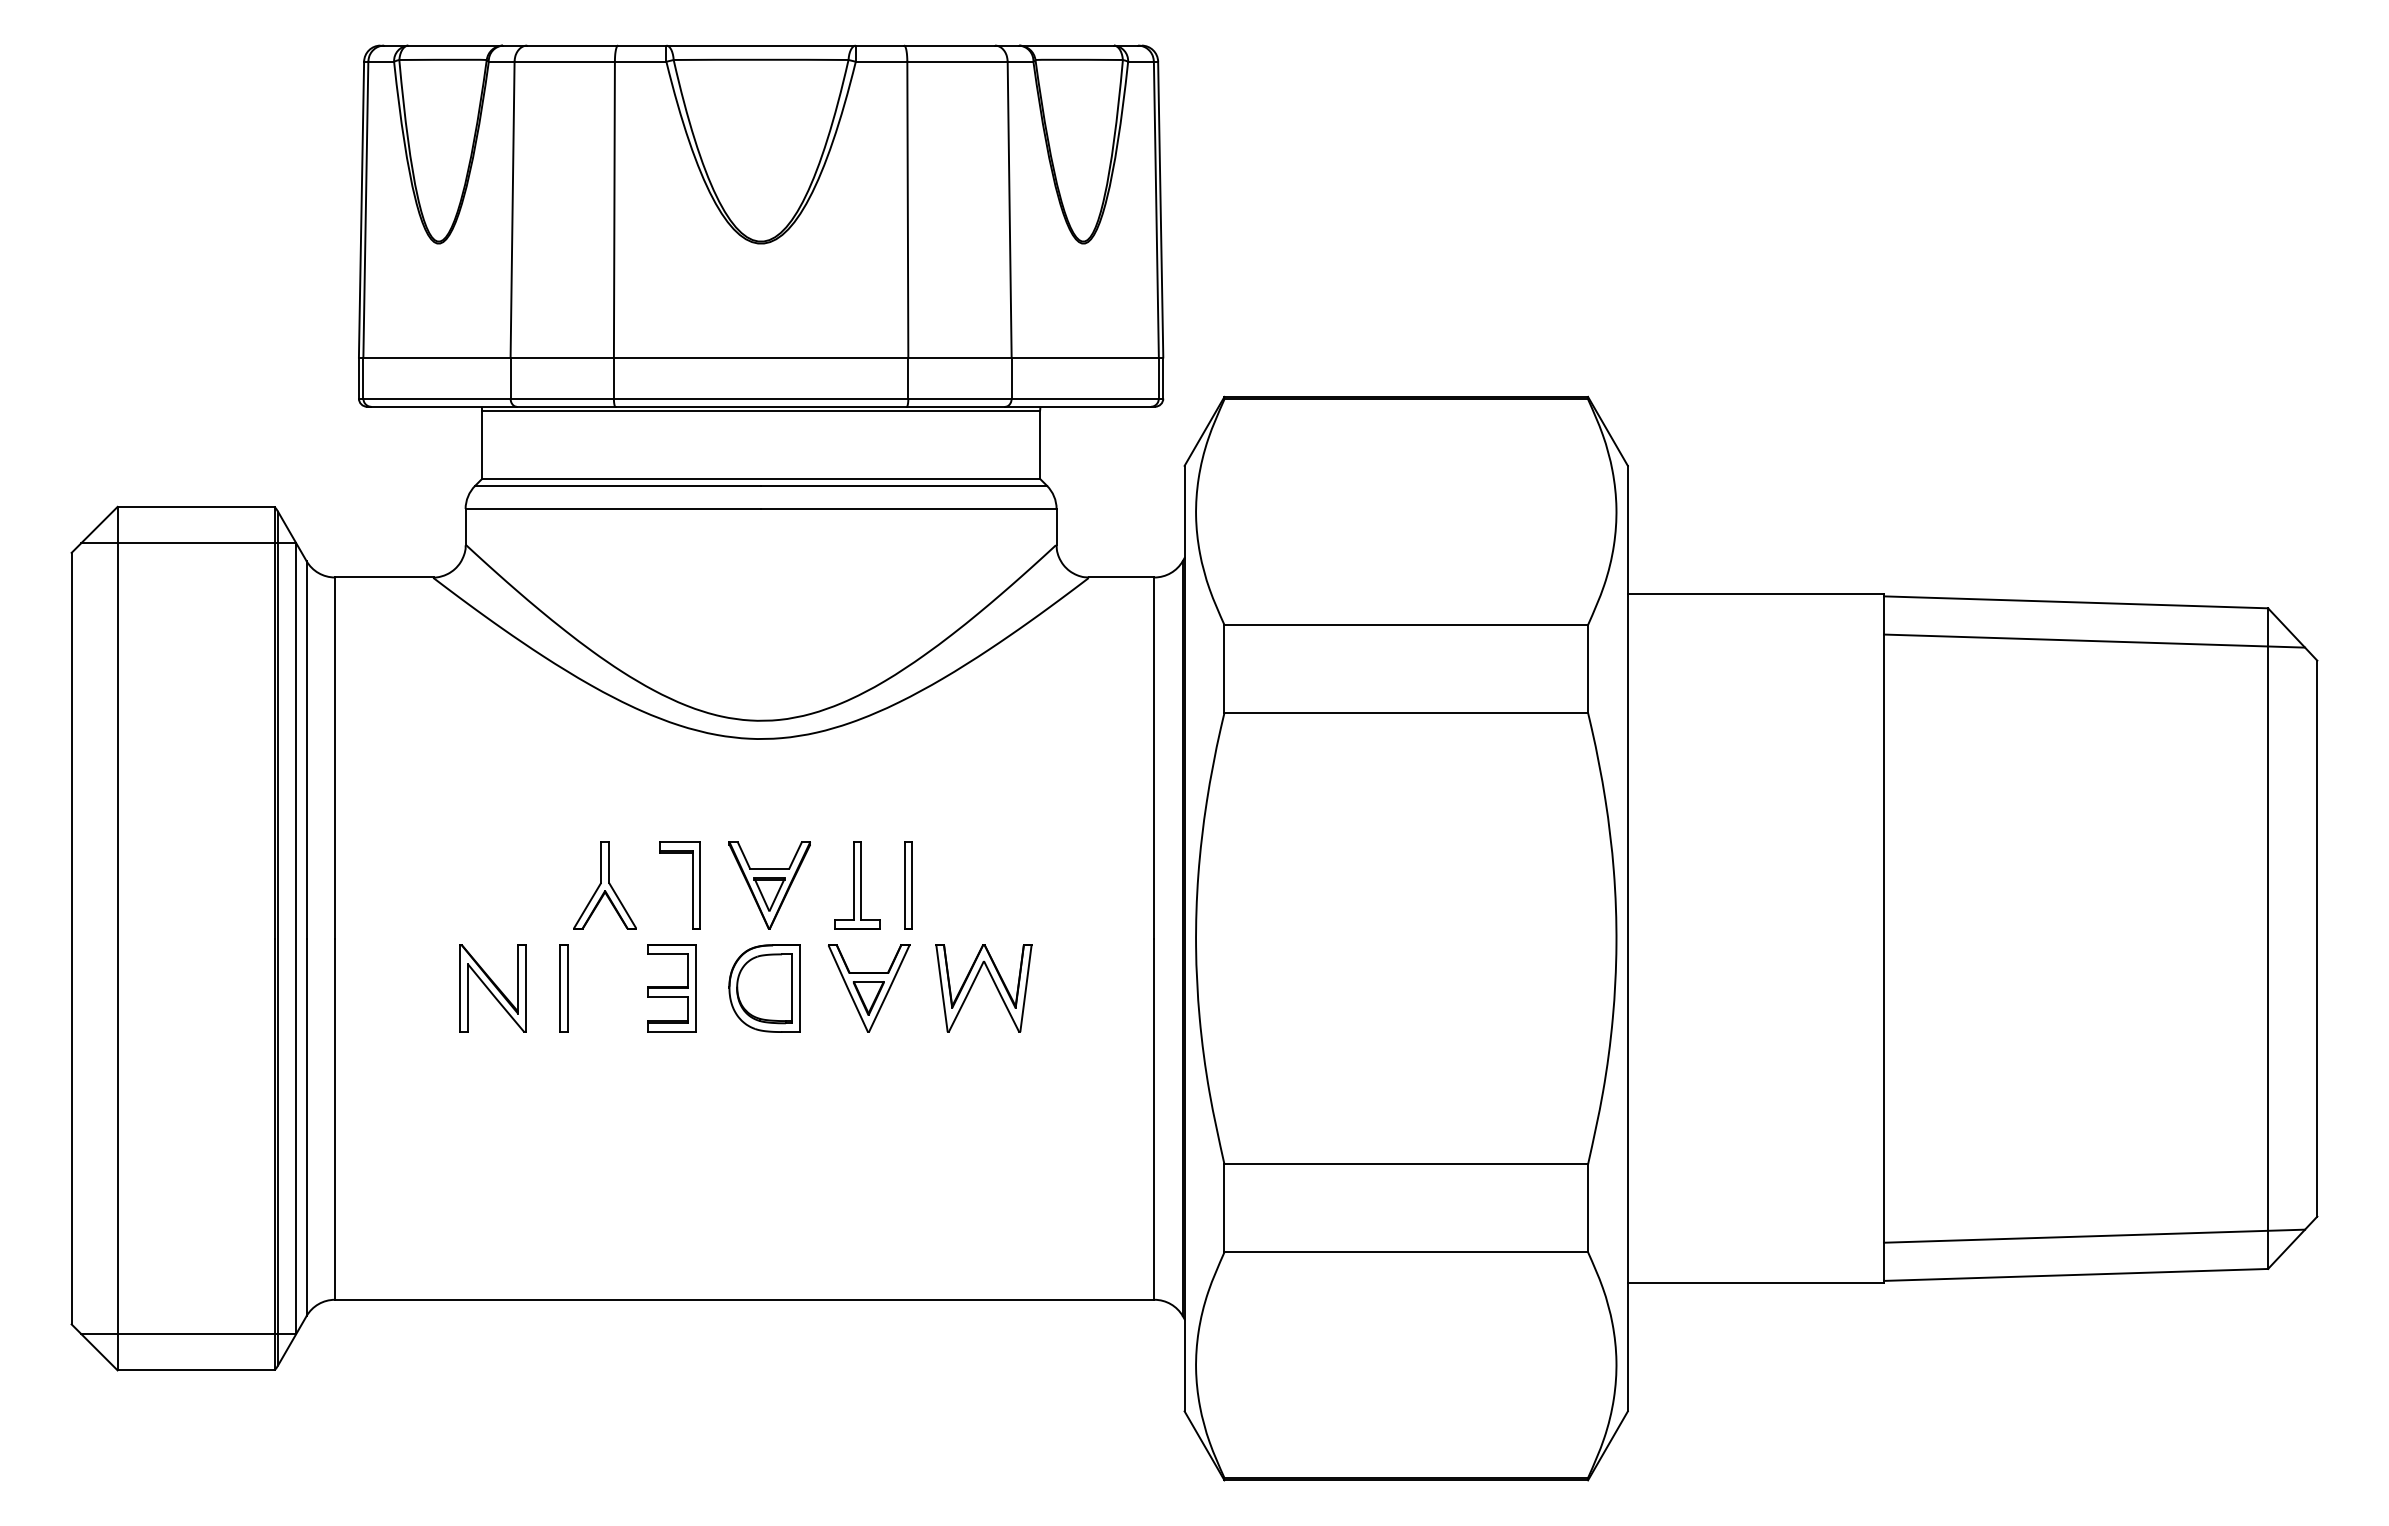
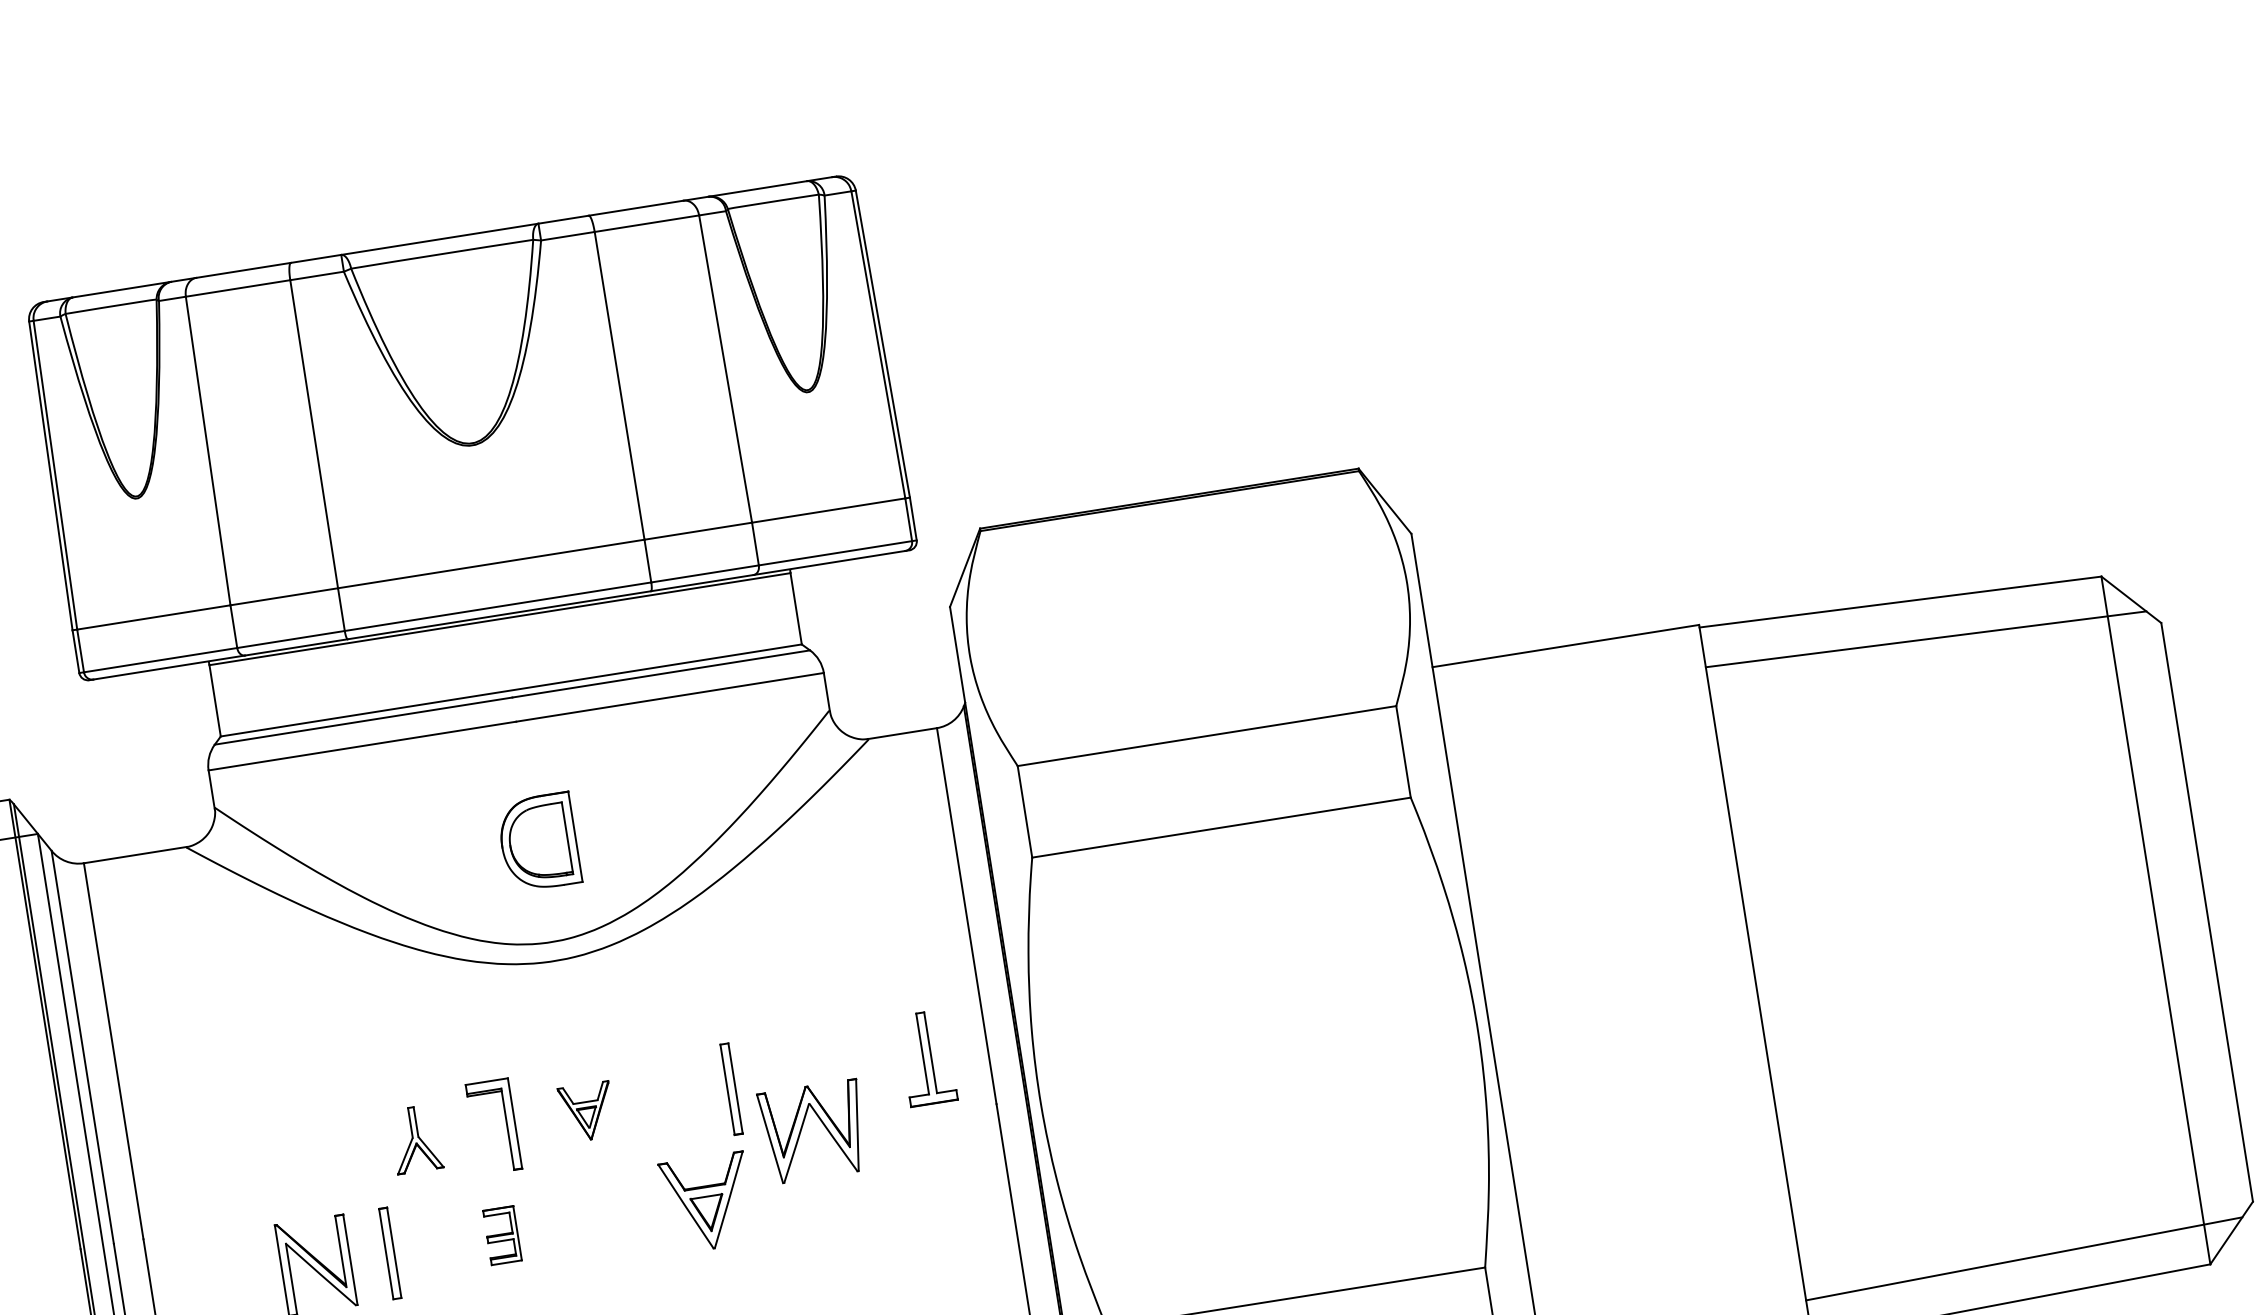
part: (604, 885) -> (415, 1139), size x0.7
part: (769, 885) -> (587, 1112), size x0.6
part: (857, 885) -> (927, 1058), moved
part: (973, 984) -> (802, 1129), moved
part: (671, 988) -> (502, 1235), size x0.6
part: (764, 988) -> (538, 842), moved

